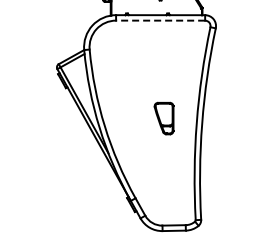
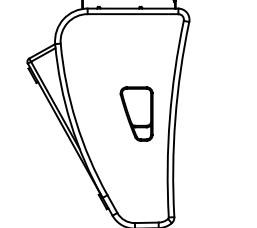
line: (160, 20) -> (132, 14), dashed -> solid
part: (163, 118) -> (135, 113), size x1.67

